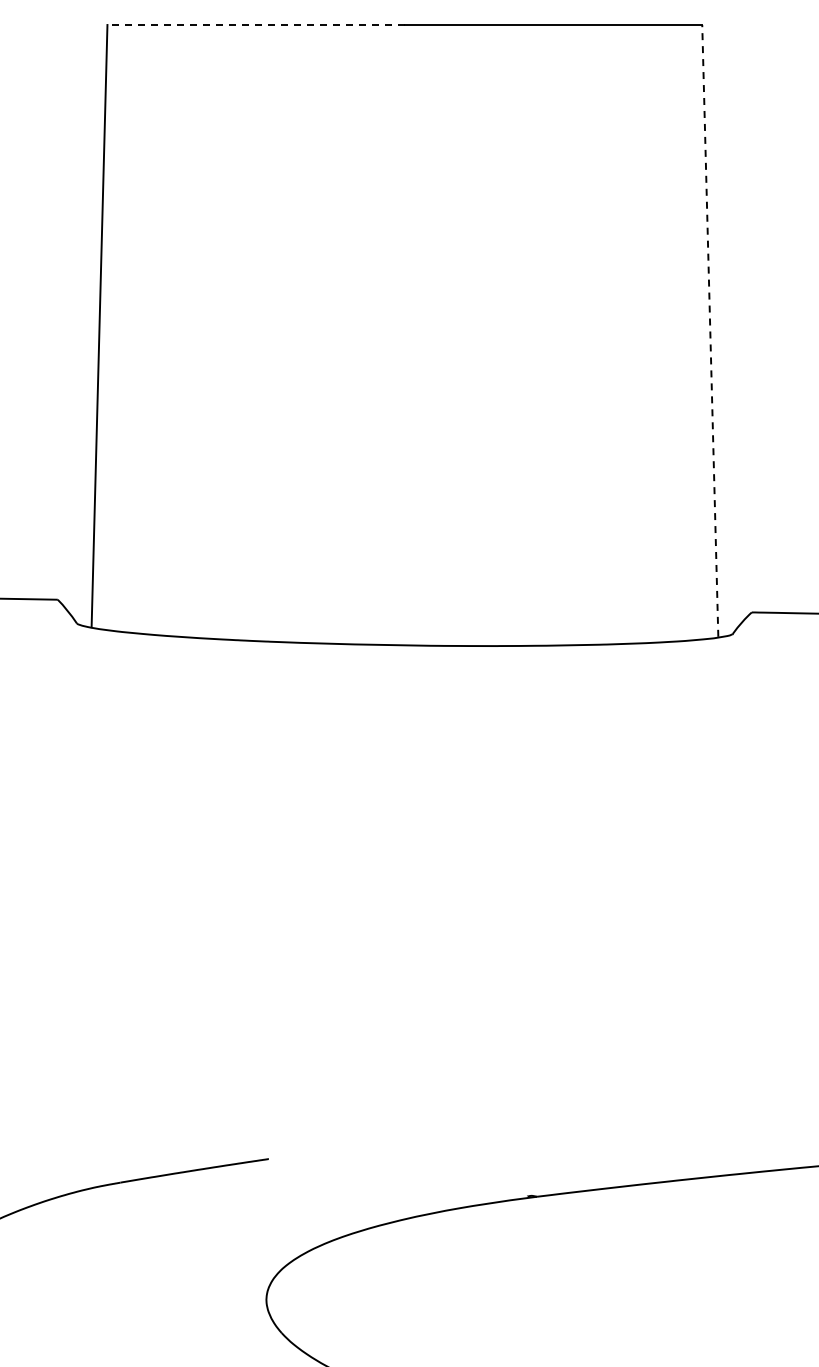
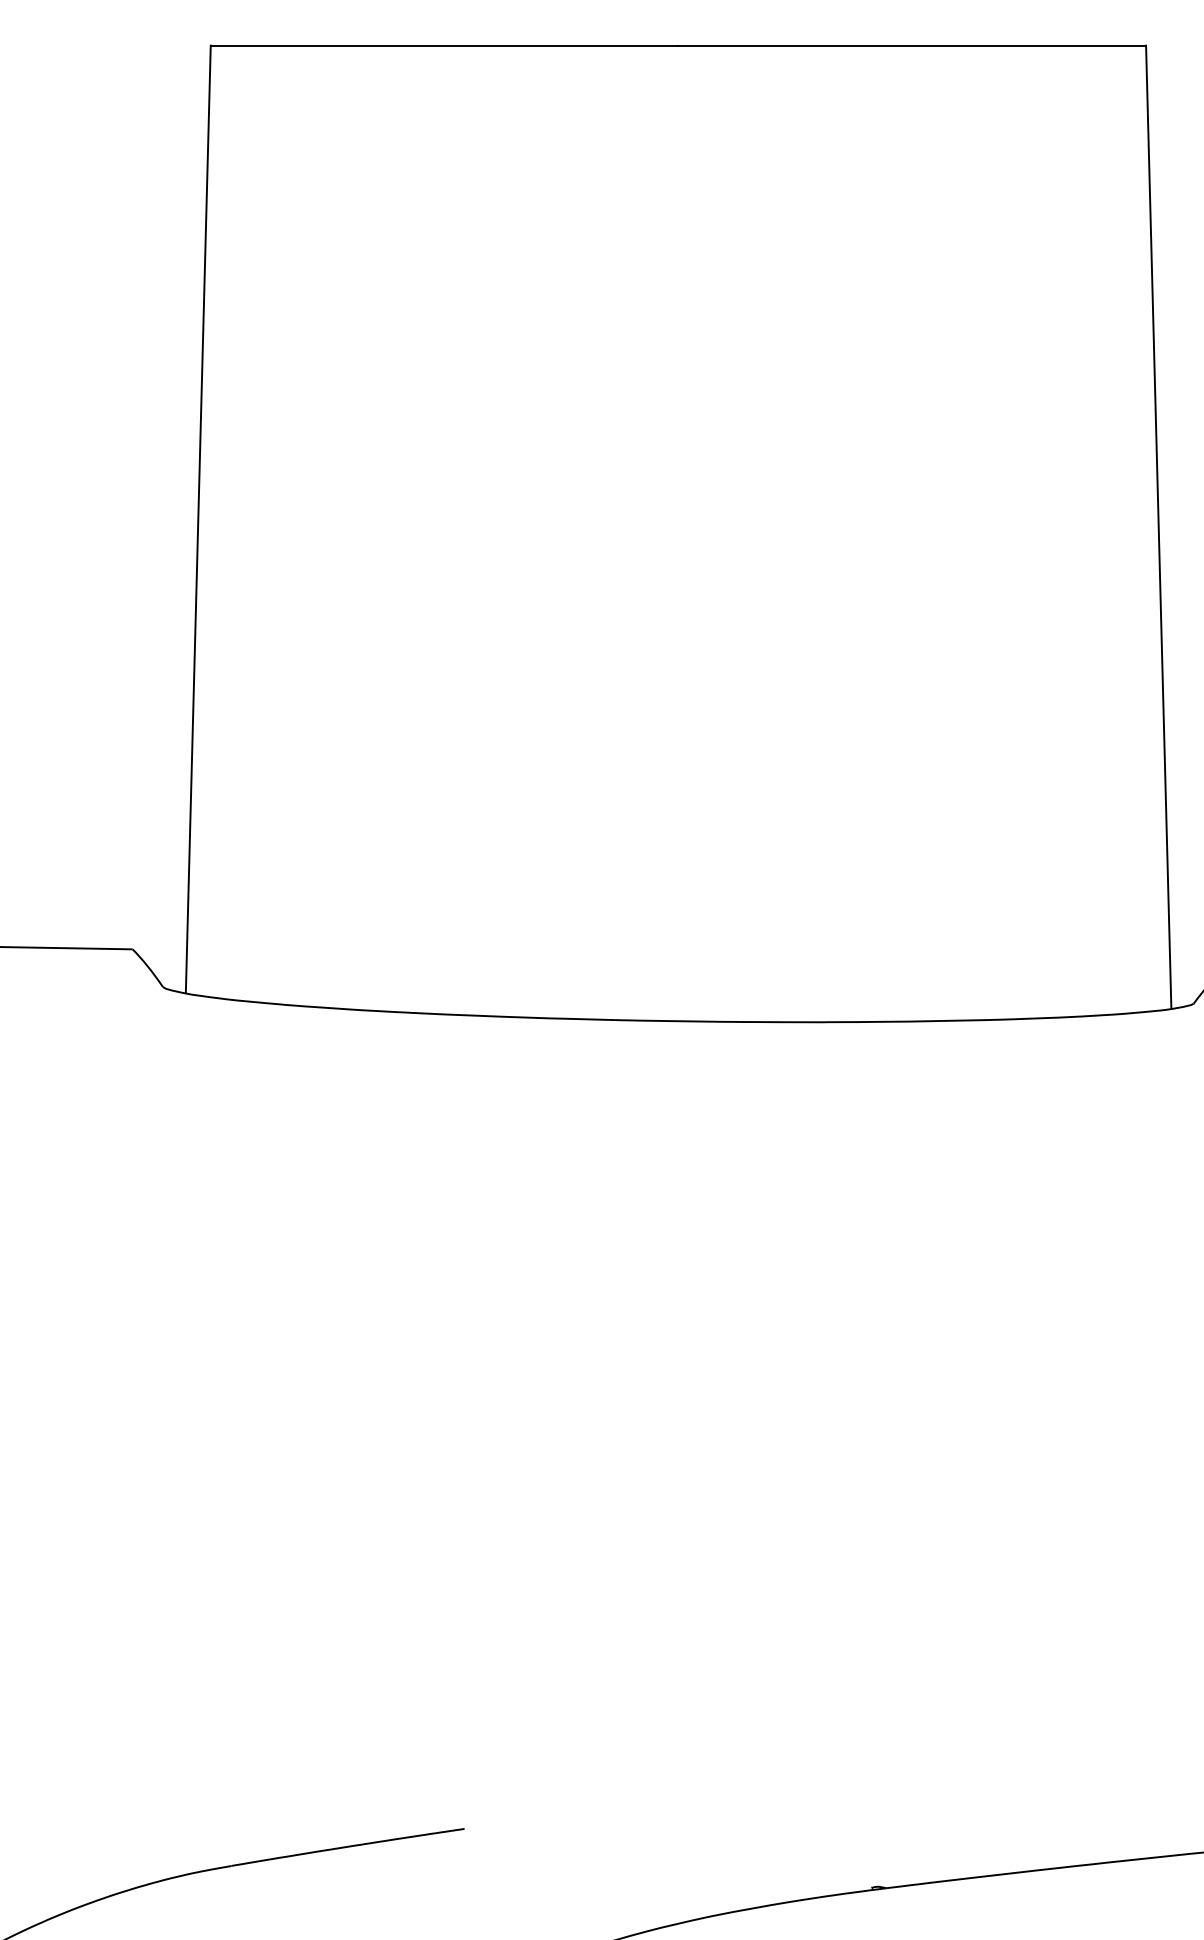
line: (256, 25) -> (445, 46), dashed -> solid
line: (710, 330) -> (1159, 526), dashed -> solid

